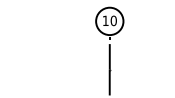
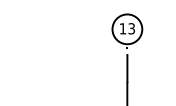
text: (113, 20) -> (131, 28), 10 -> 13

